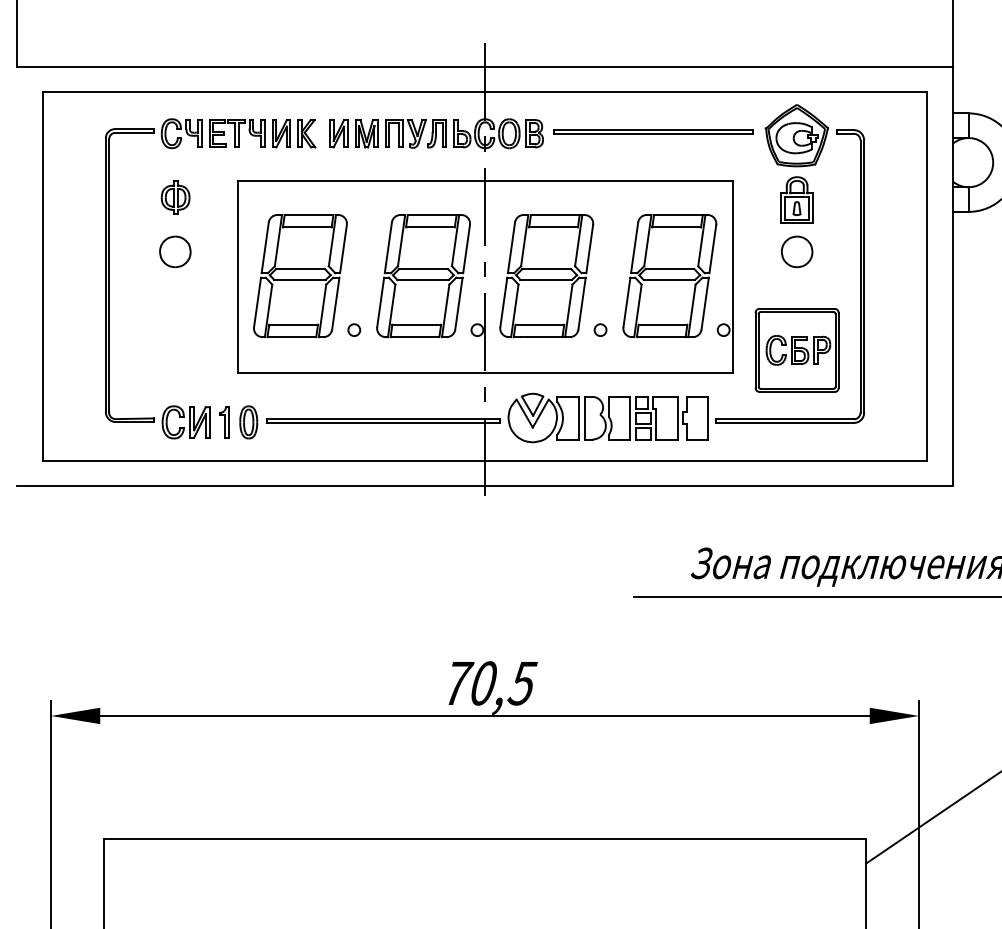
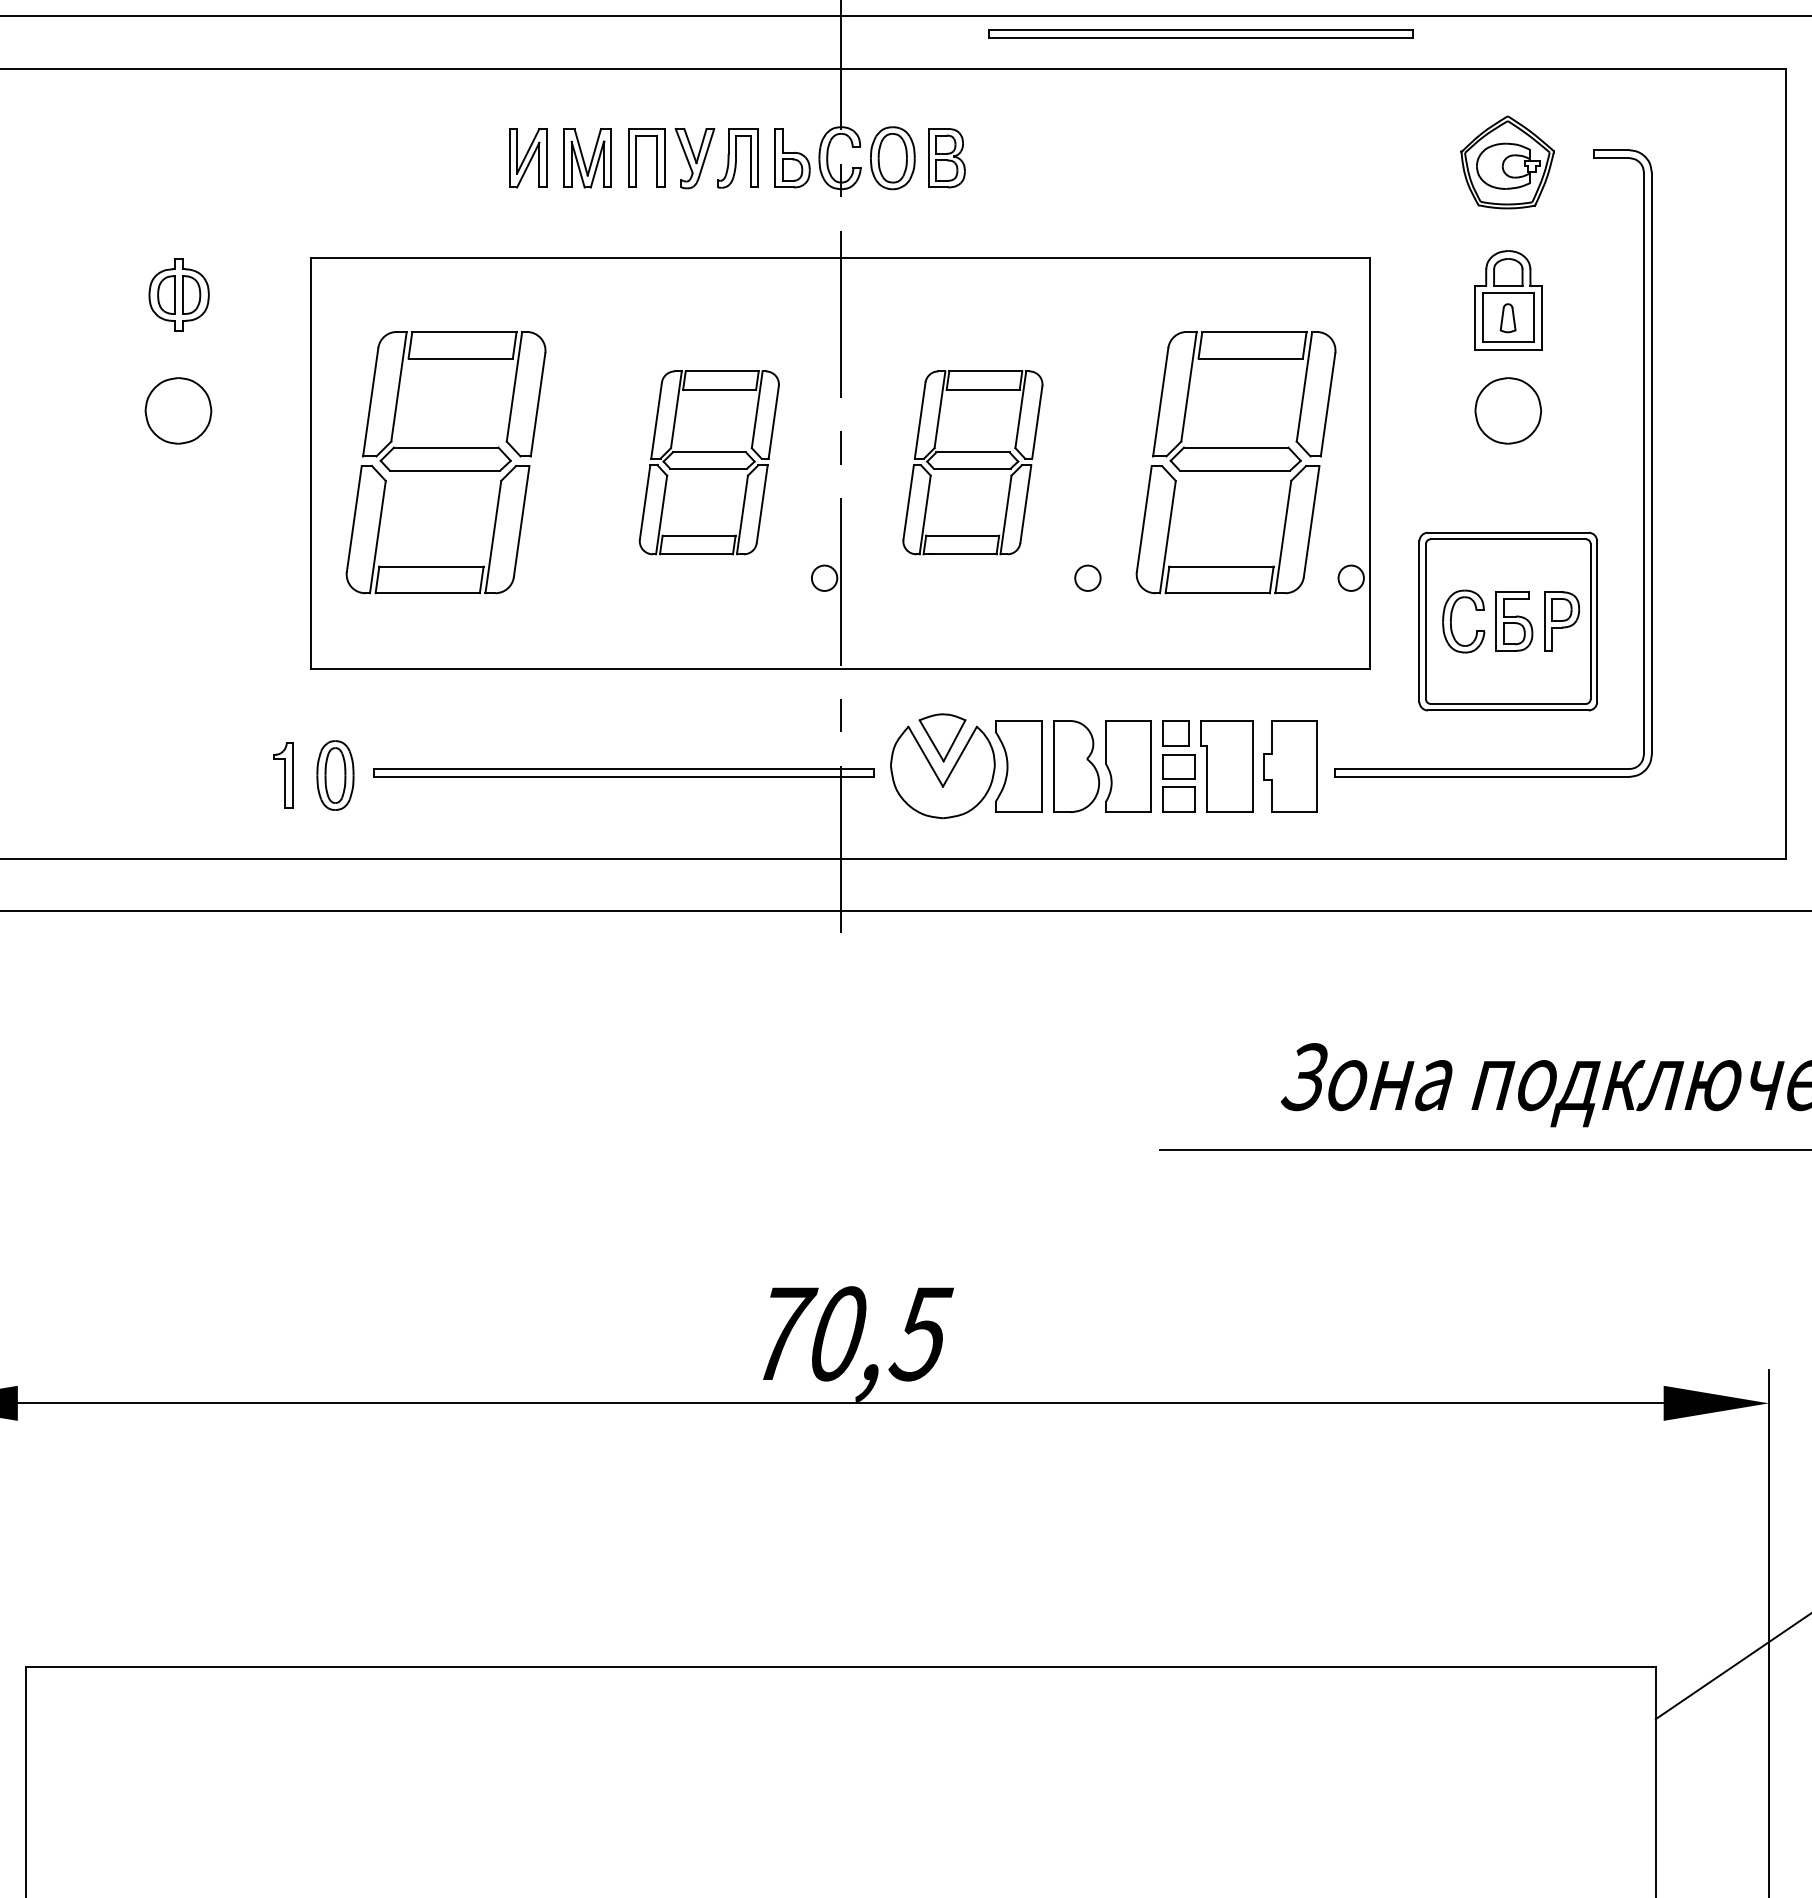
part: (653, 131) -> (1201, 33), moved
part: (796, 135) -> (1506, 161), size x0.7
part: (423, 276) -> (709, 463), size x0.7
part: (546, 276) -> (972, 463), size x0.7
part: (109, 278) -> (37, 467), removed
circle: (354, 329) -> (561, 576), removed

